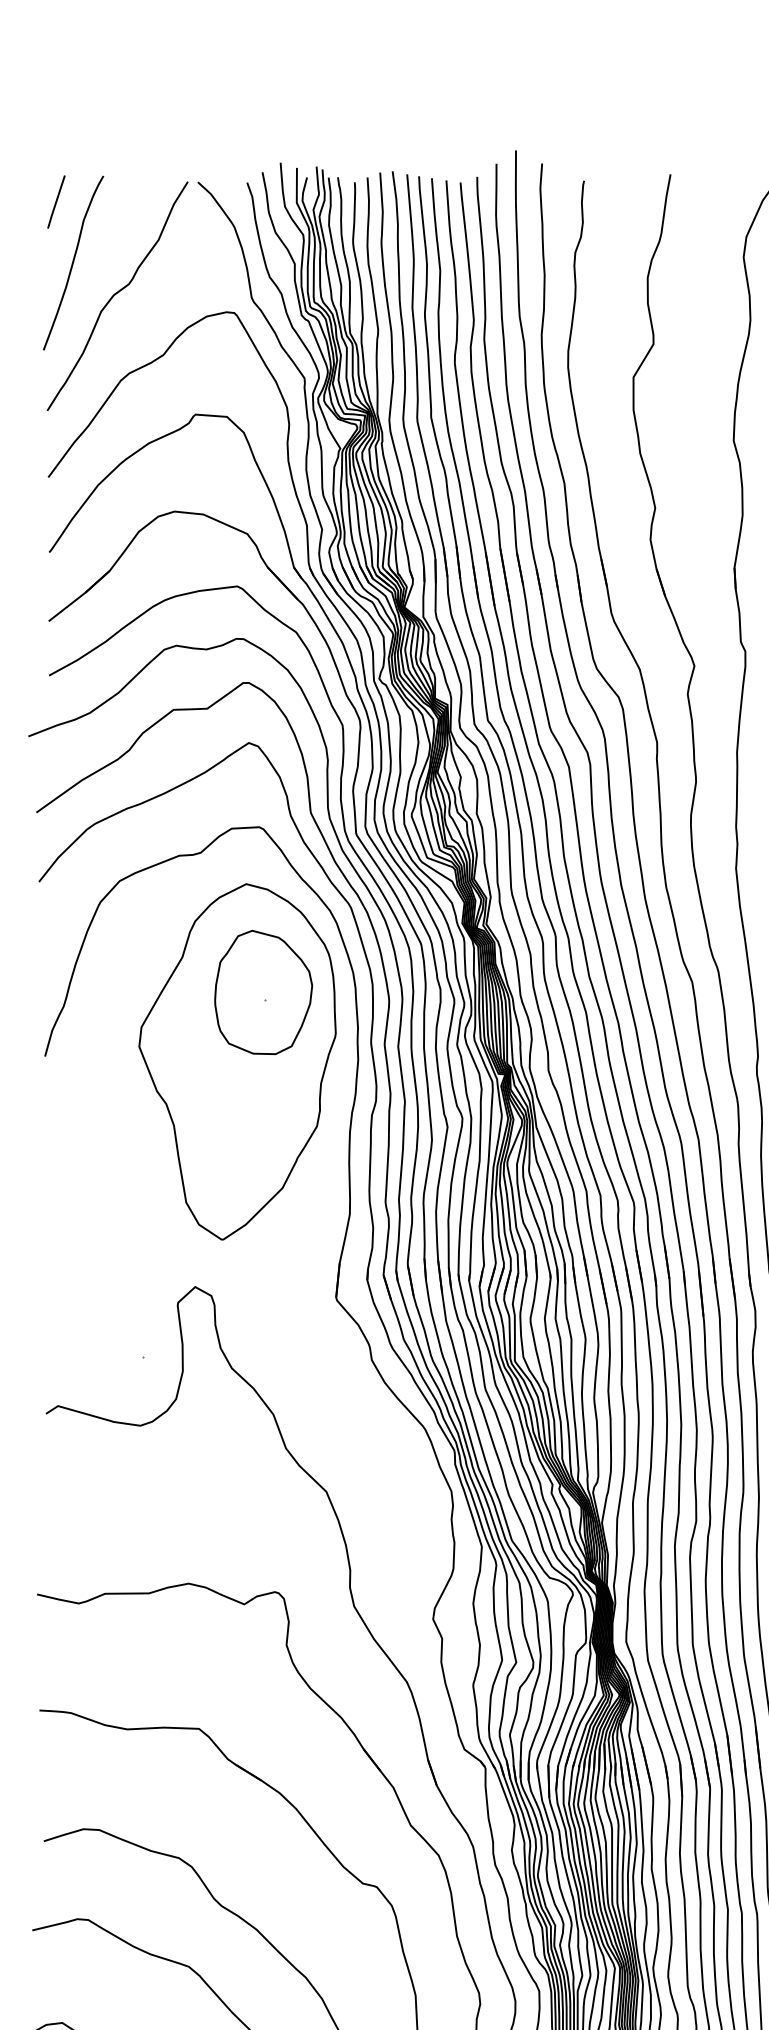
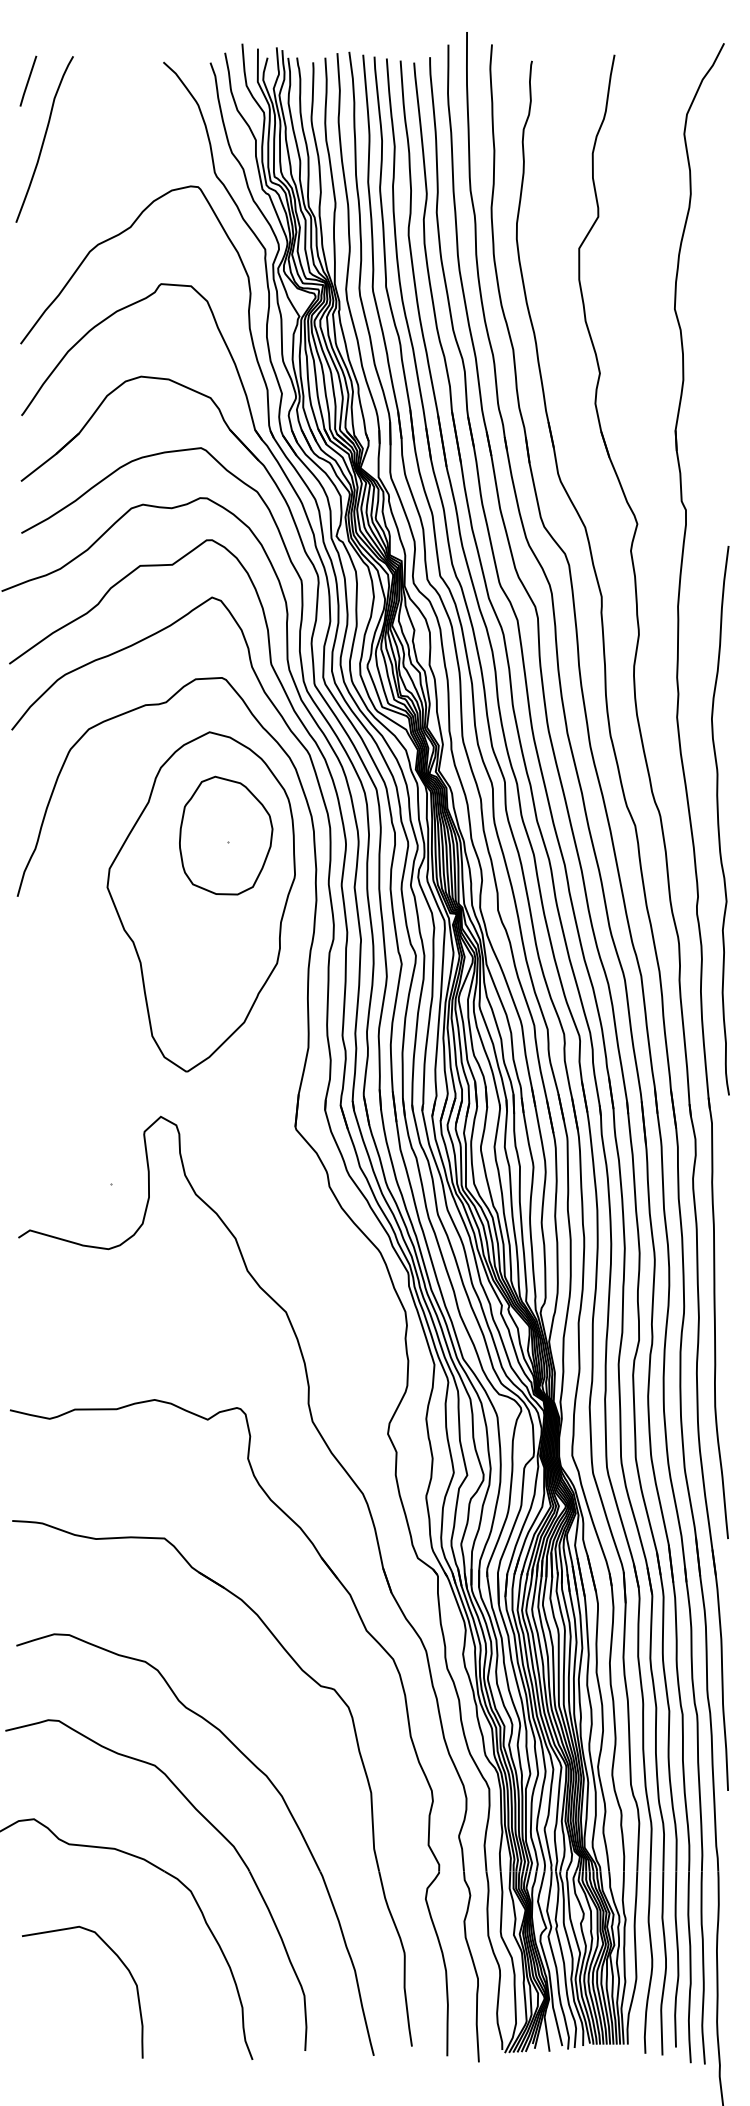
curve: (116, 294) -> (85, 169), removed

